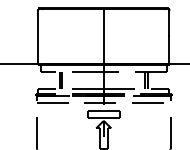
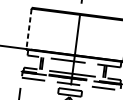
line: (38, 37) -> (29, 29), solid -> dashed

